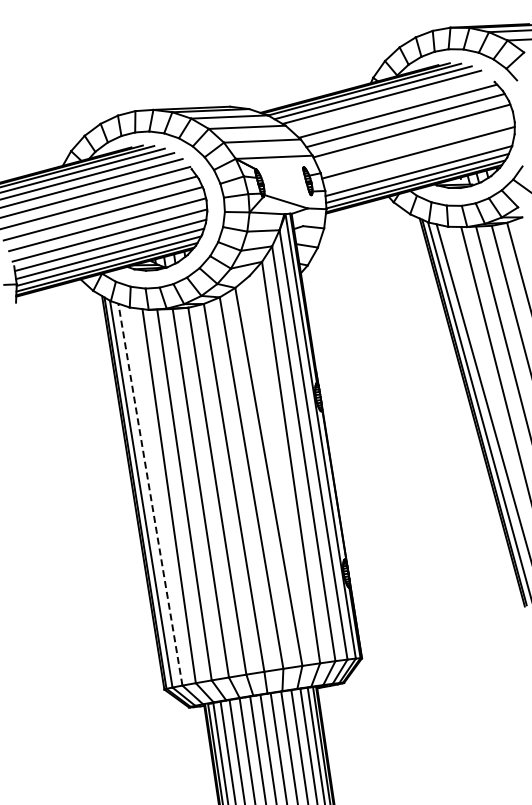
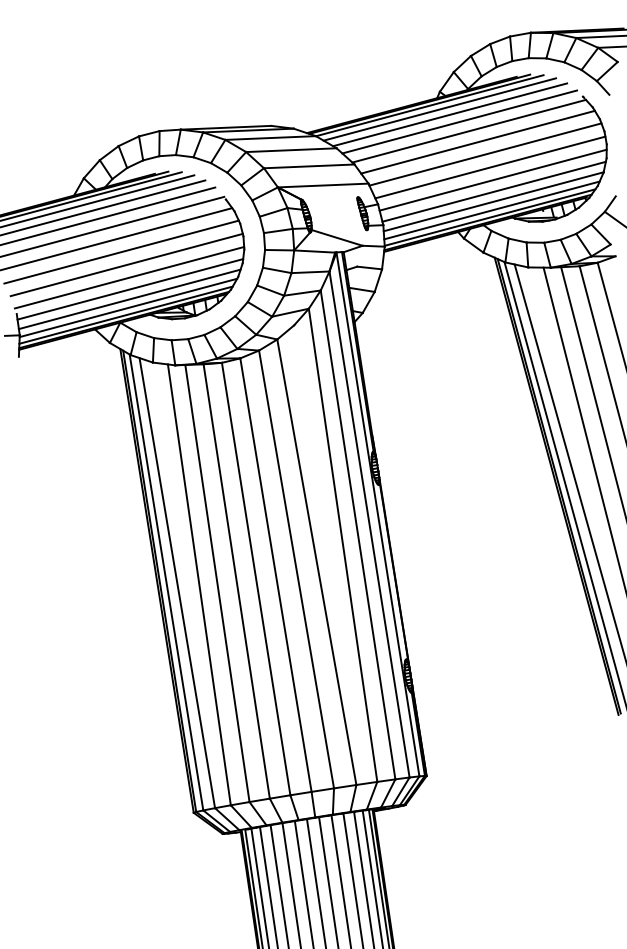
line: (389, 103) -> (459, 122), added
line: (415, 141) -> (489, 166), added
line: (419, 162) -> (494, 191), added
line: (150, 494) -> (177, 582), dashed -> solid

